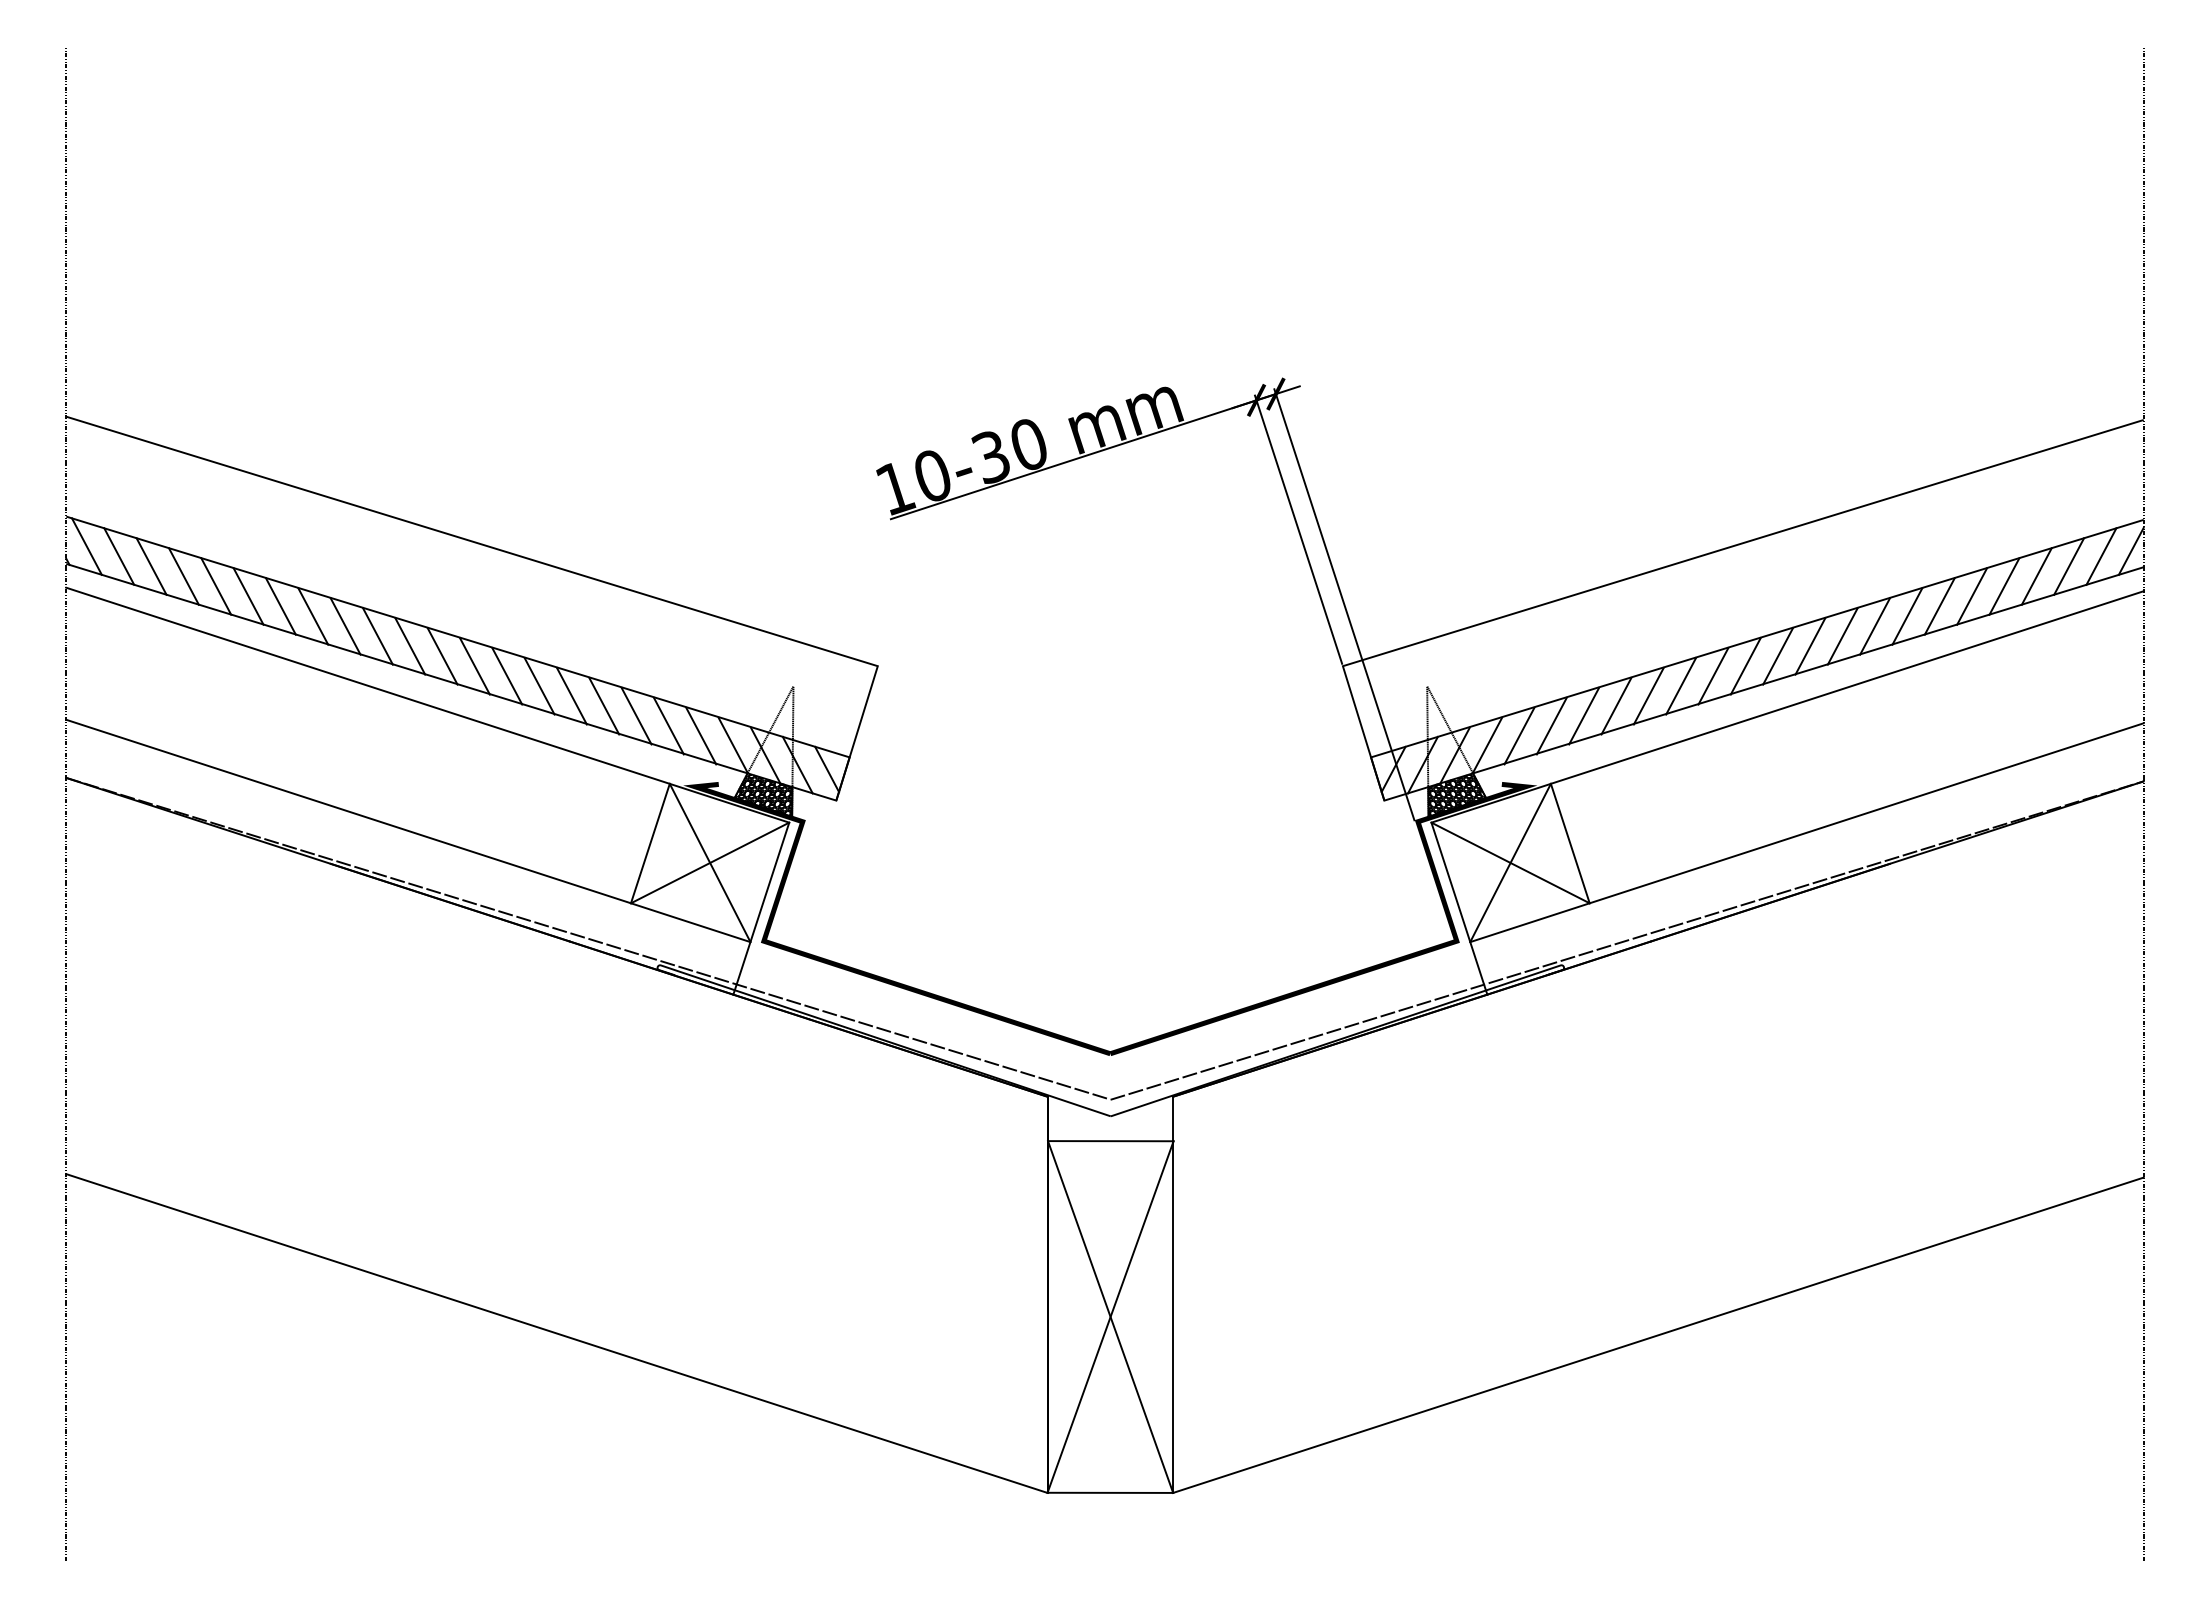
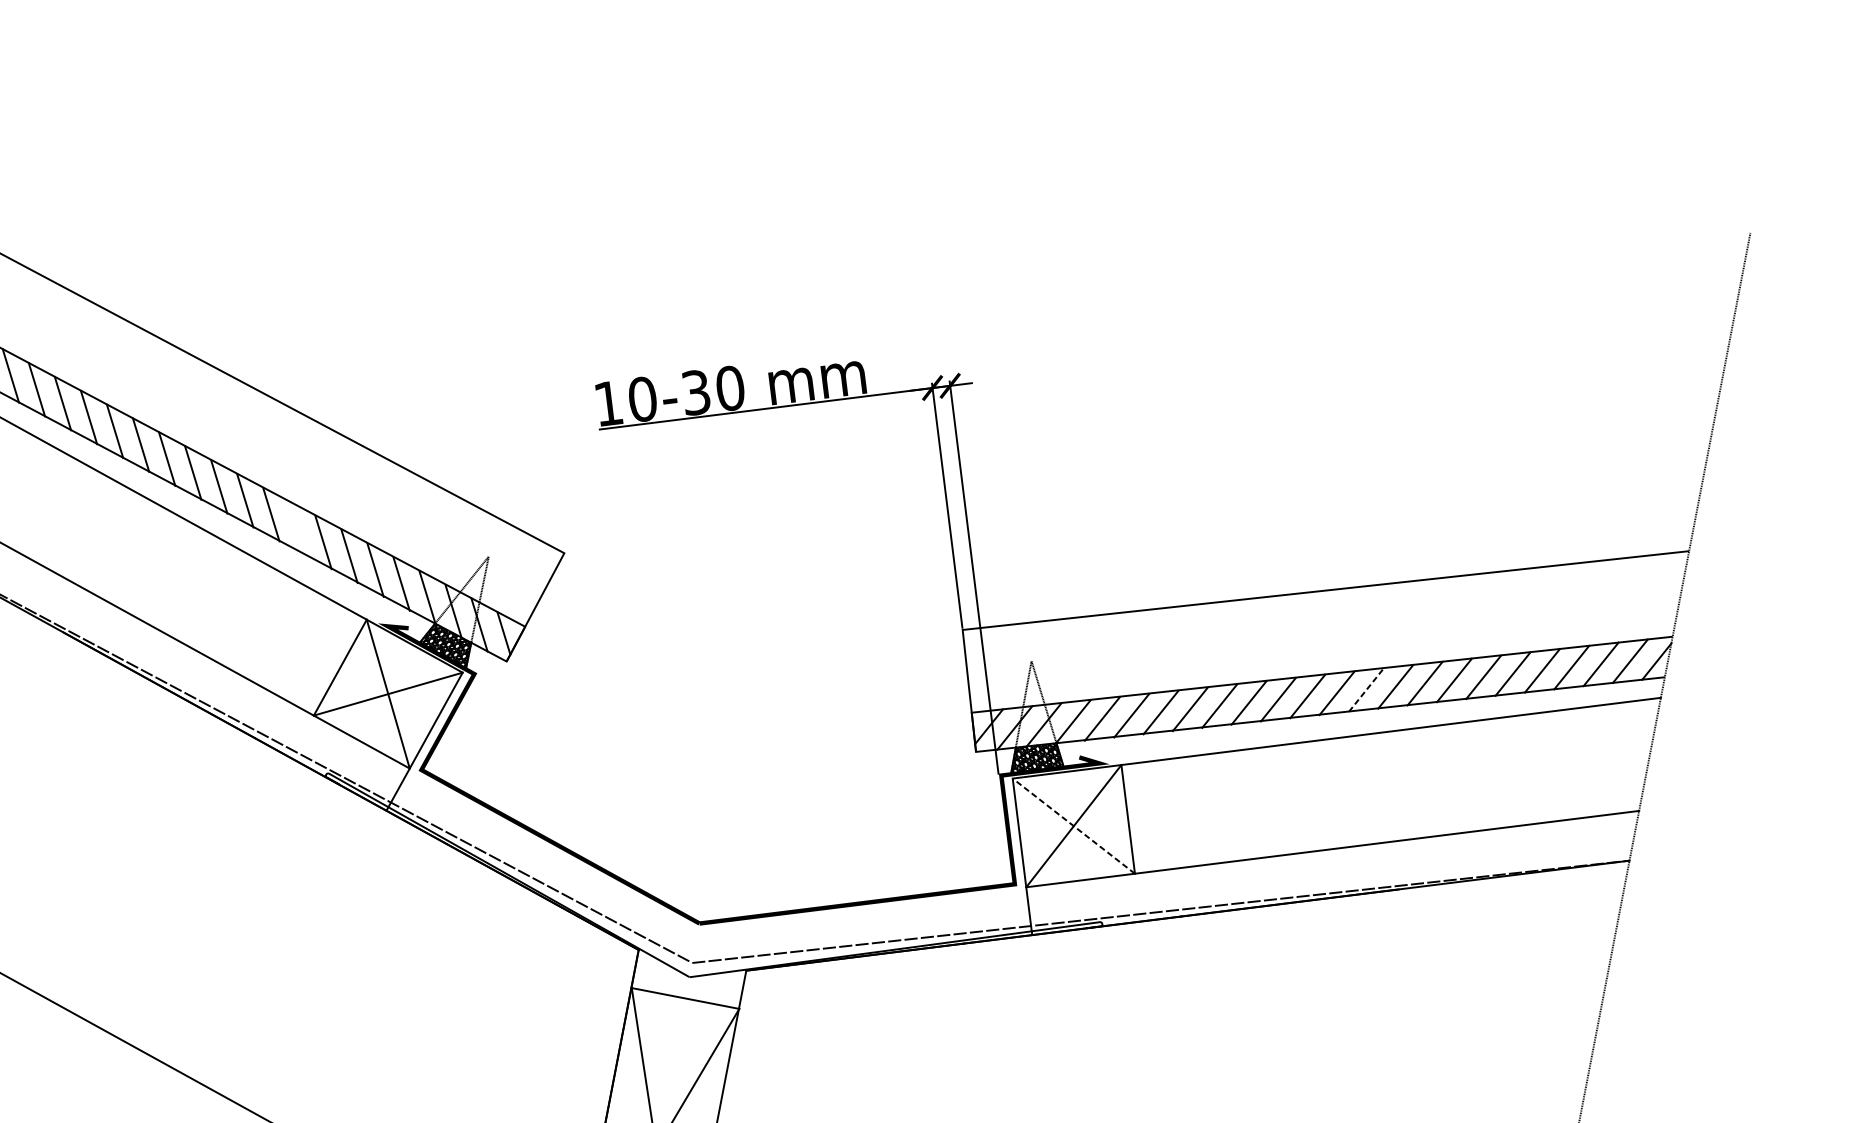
line: (1810, 646) -> (1366, 690), solid -> dashed
line: (571, 696) -> (297, 528), removed
line: (1510, 862) -> (1073, 825), solid -> dashed

